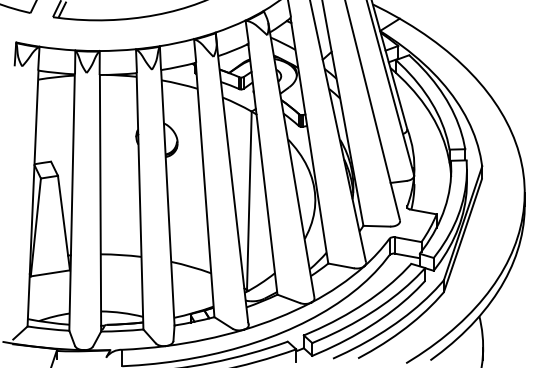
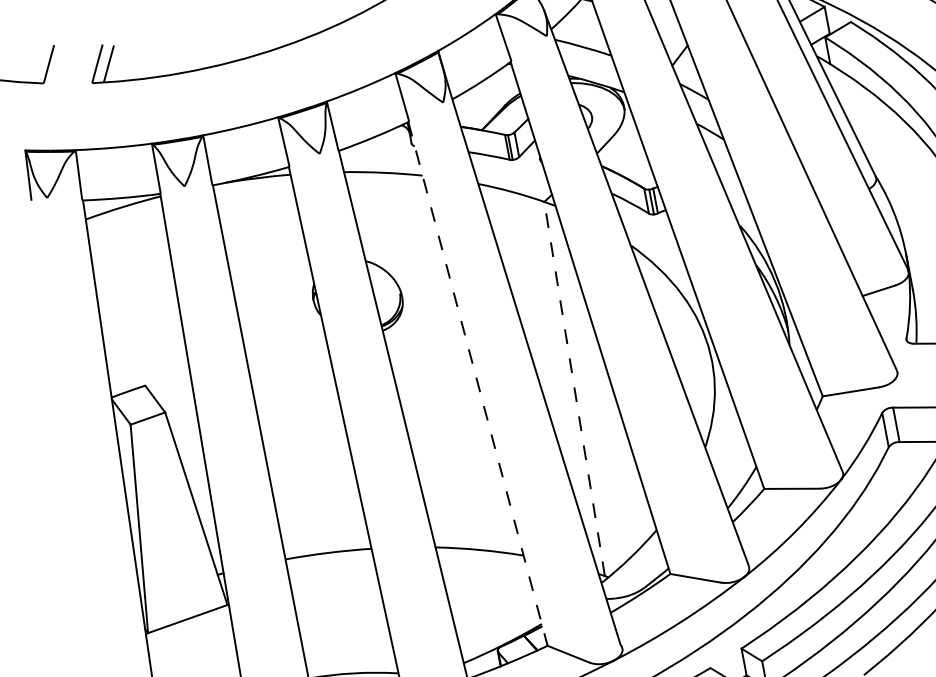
line: (205, 190) -> (478, 384), solid -> dashed
line: (249, 200) -> (574, 388), solid -> dashed

